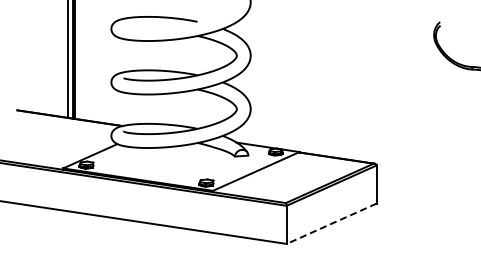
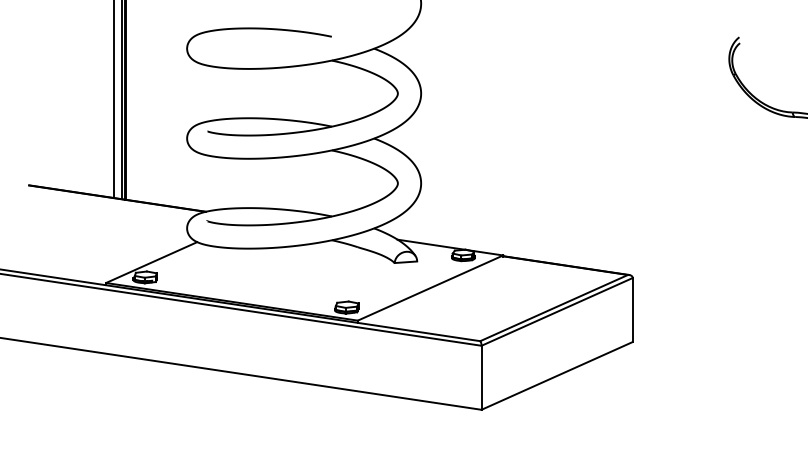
line: (331, 223) -> (556, 375), dashed -> solid

